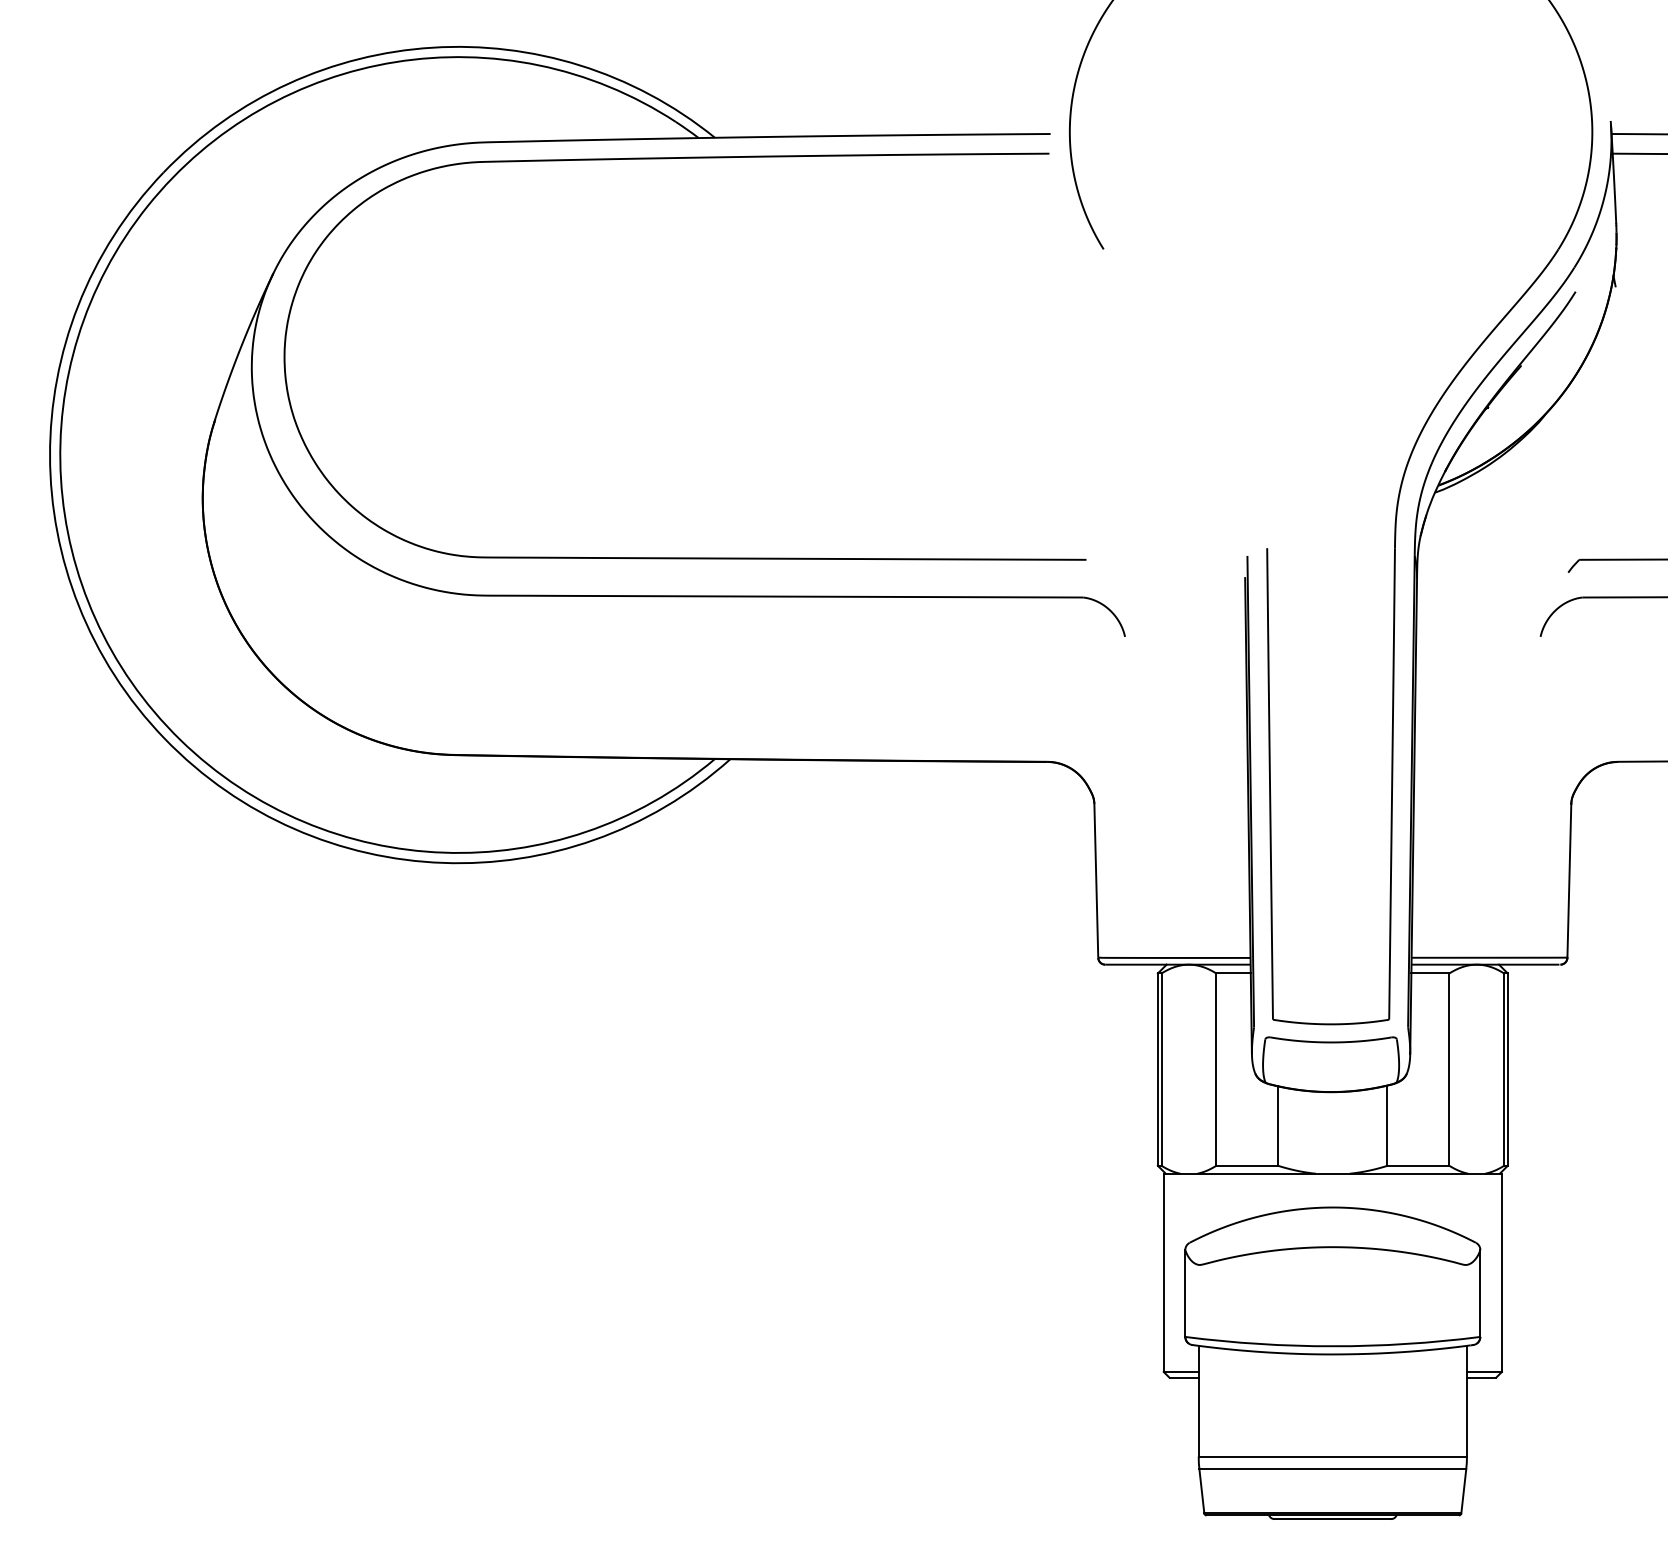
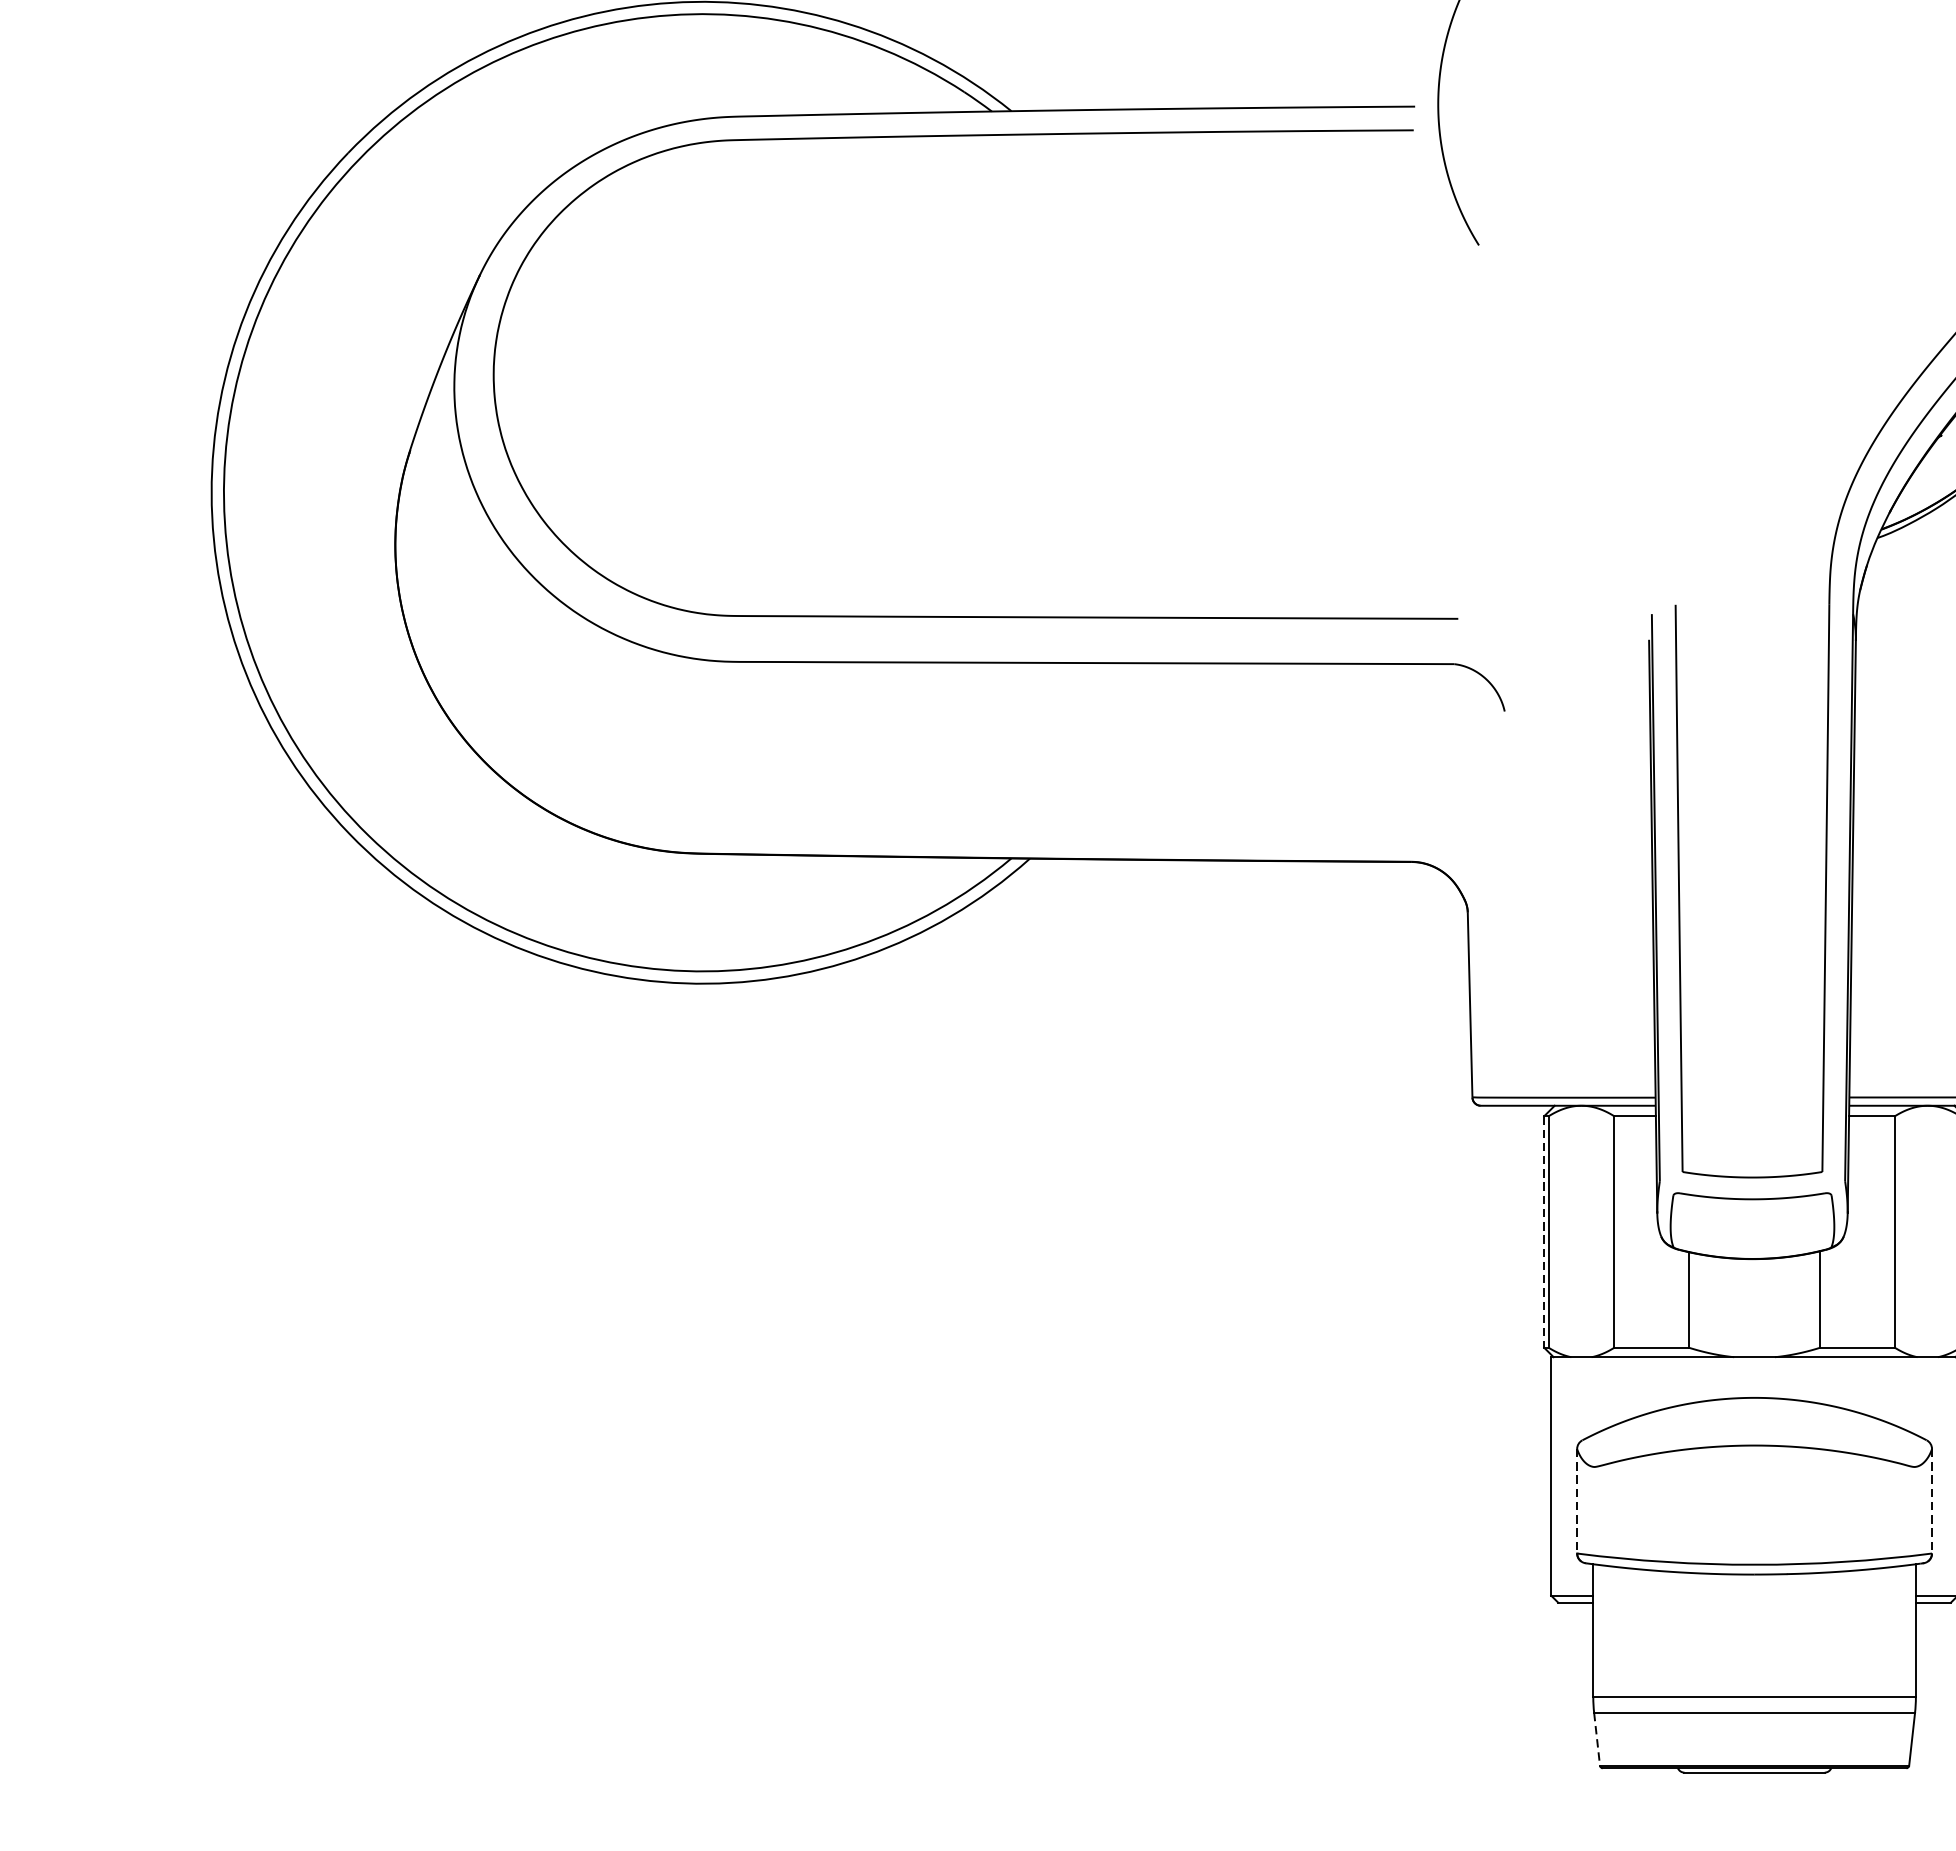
line: (1157, 1070) -> (1543, 1233), solid -> dashed
line: (1185, 1293) -> (1577, 1501), solid -> dashed
line: (1480, 1293) -> (1932, 1501), solid -> dashed
line: (1201, 1491) -> (1596, 1739), solid -> dashed

